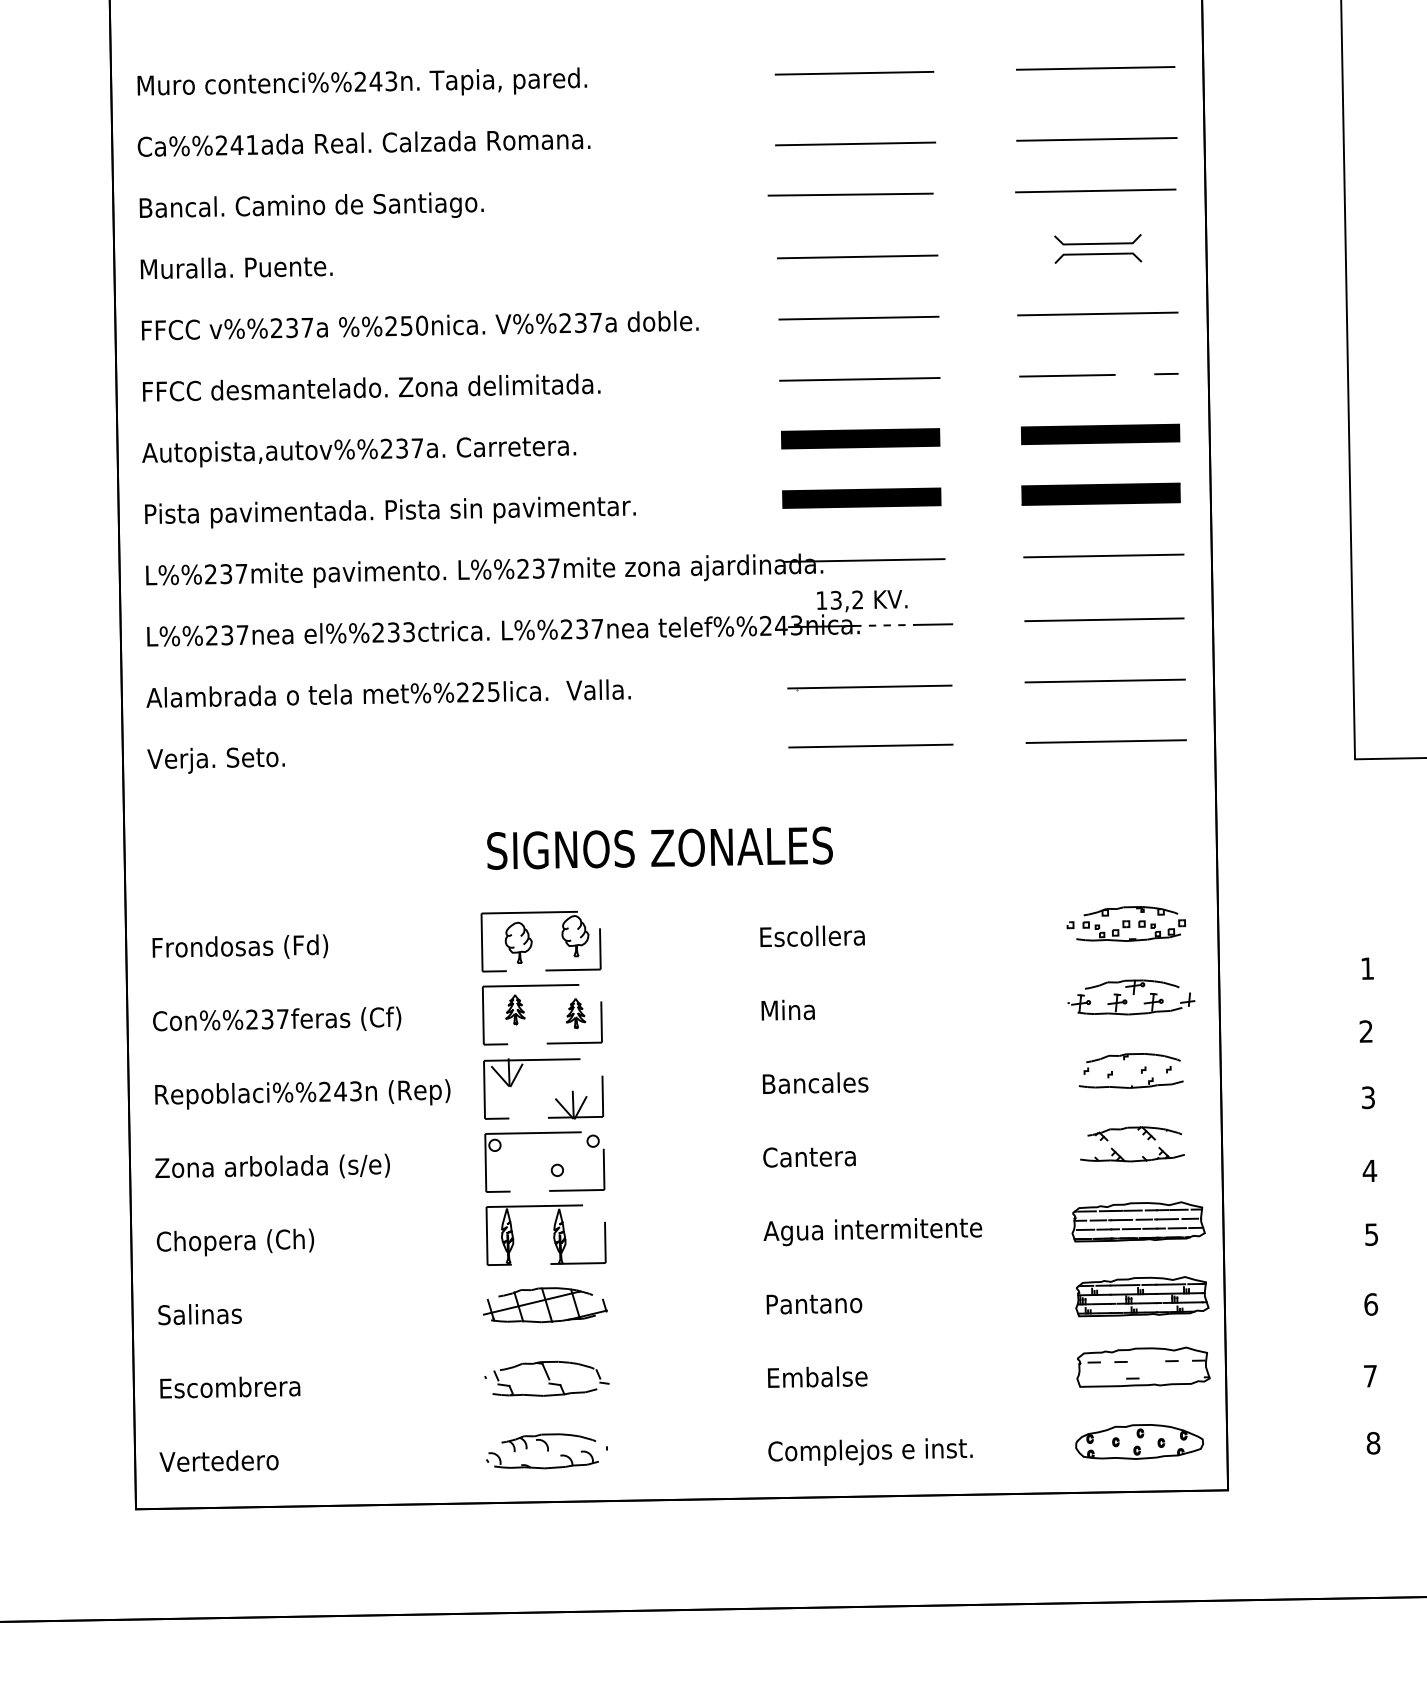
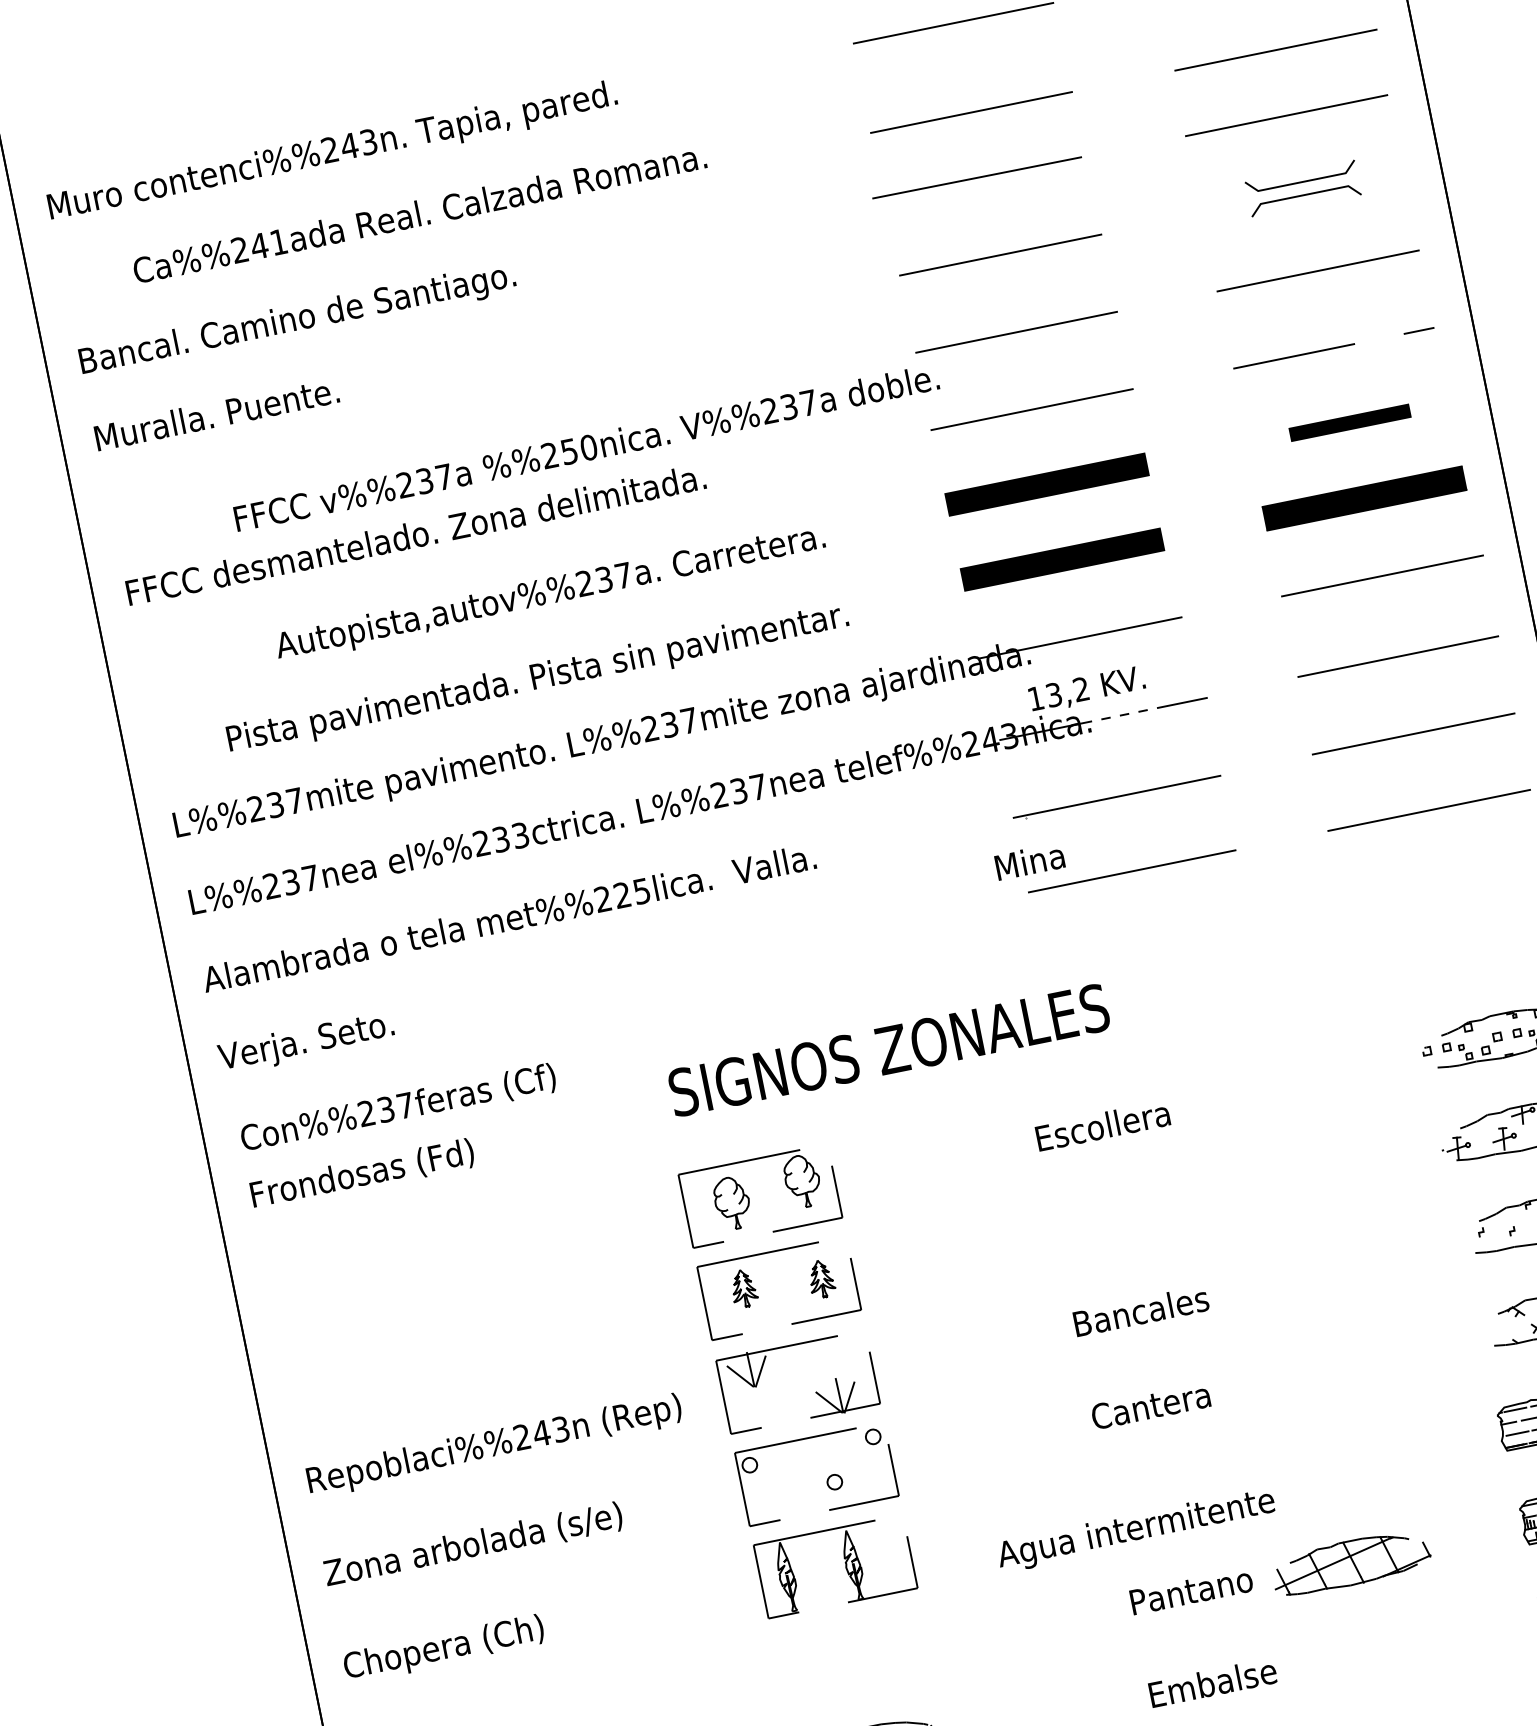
text: (363, 143) -> (419, 214), moved
text: (419, 325) -> (585, 447), moved
part: (1100, 434) -> (1349, 422), size x0.6
text: (359, 452) -> (551, 594), moved
text: (390, 512) -> (538, 679), moved
text: (240, 946) -> (362, 1173), moved
text: (787, 1009) -> (1028, 860), moved
text: (277, 1018) -> (398, 1106), moved
text: (872, 1232) -> (1136, 1531), moved
part: (545, 1305) -> (1351, 1563), moved

